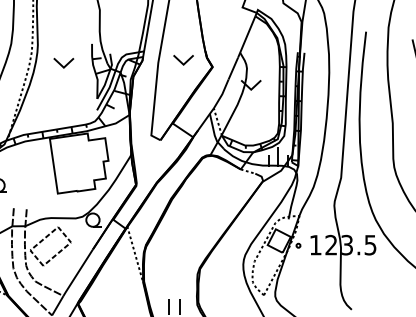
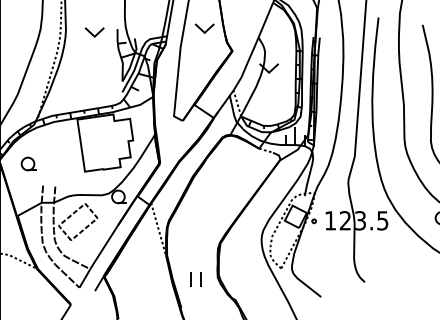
part: (183, 60) -> (204, 28), moved
part: (63, 63) -> (94, 32), moved

